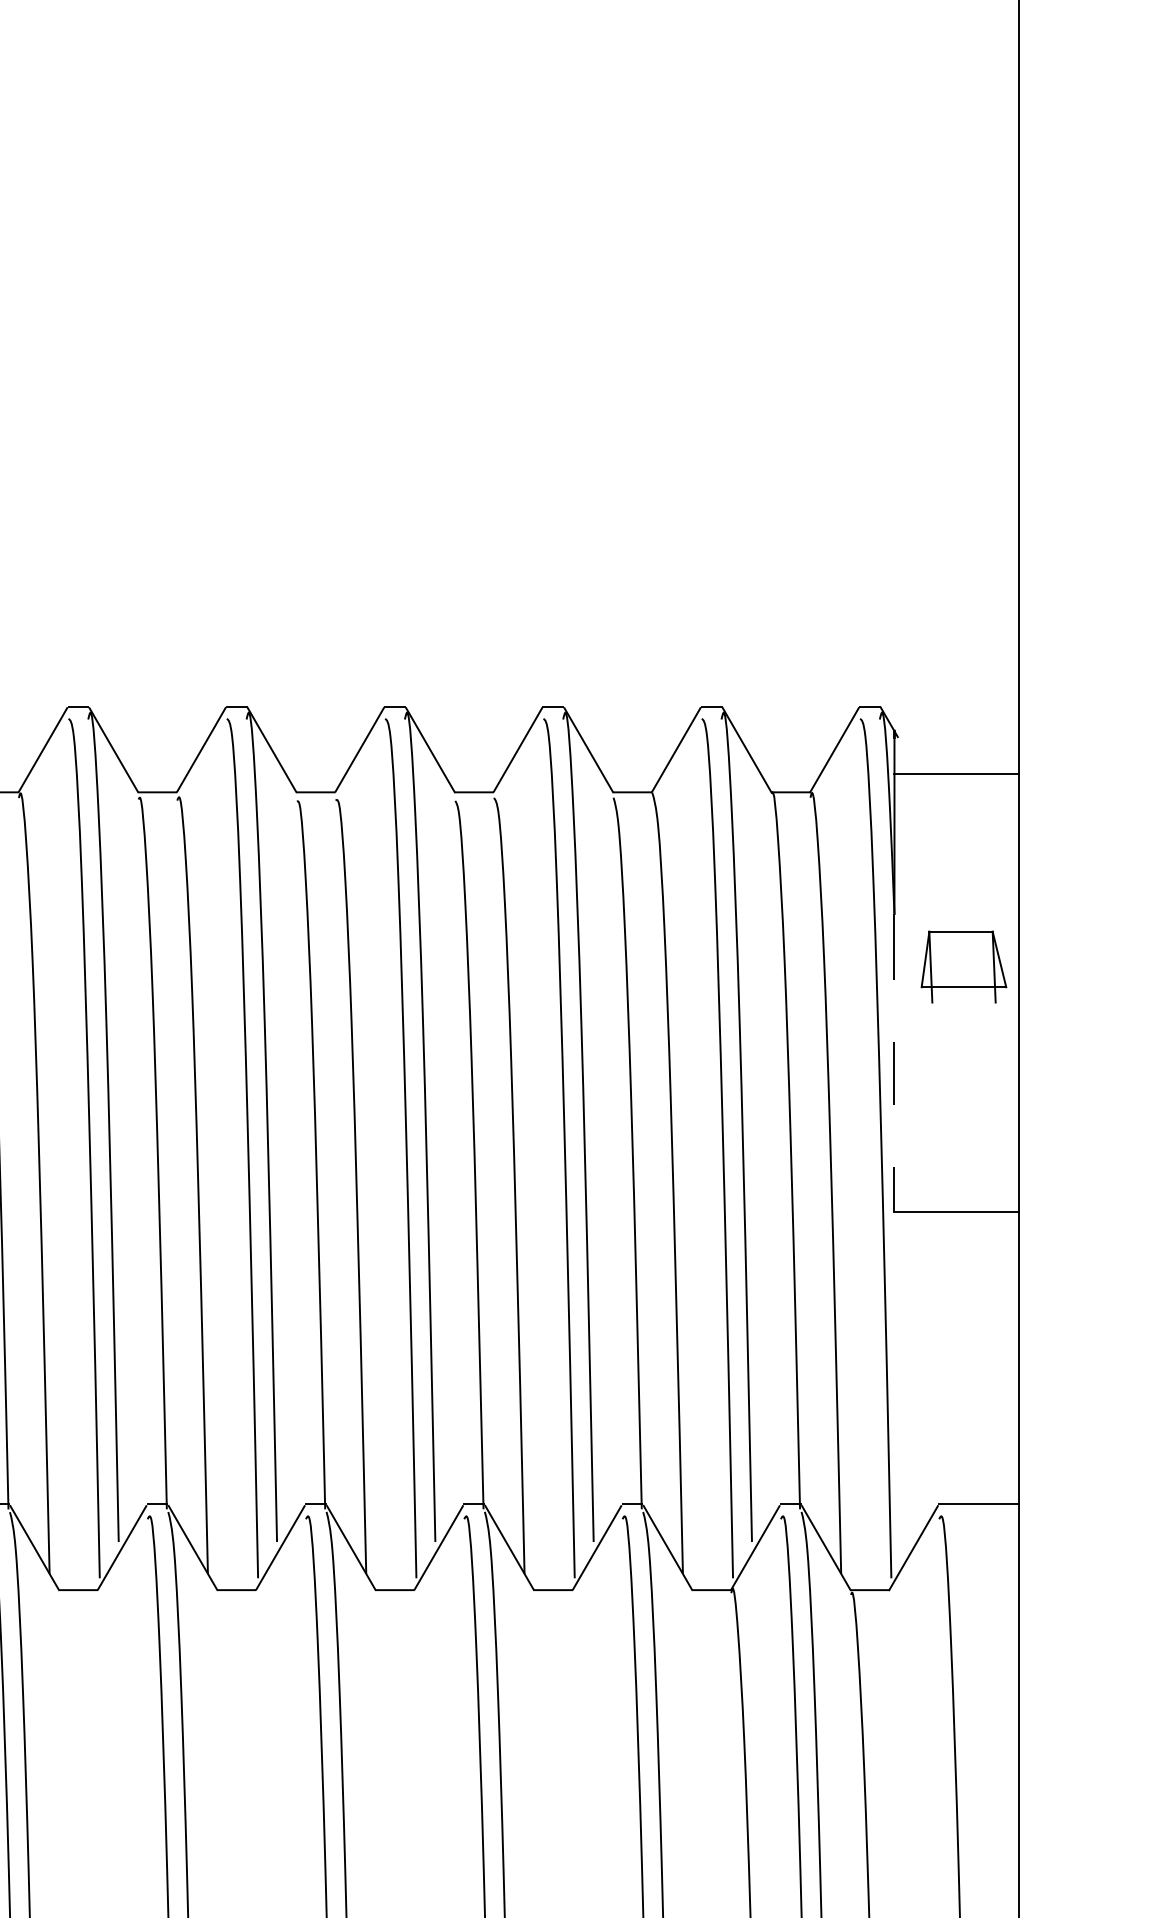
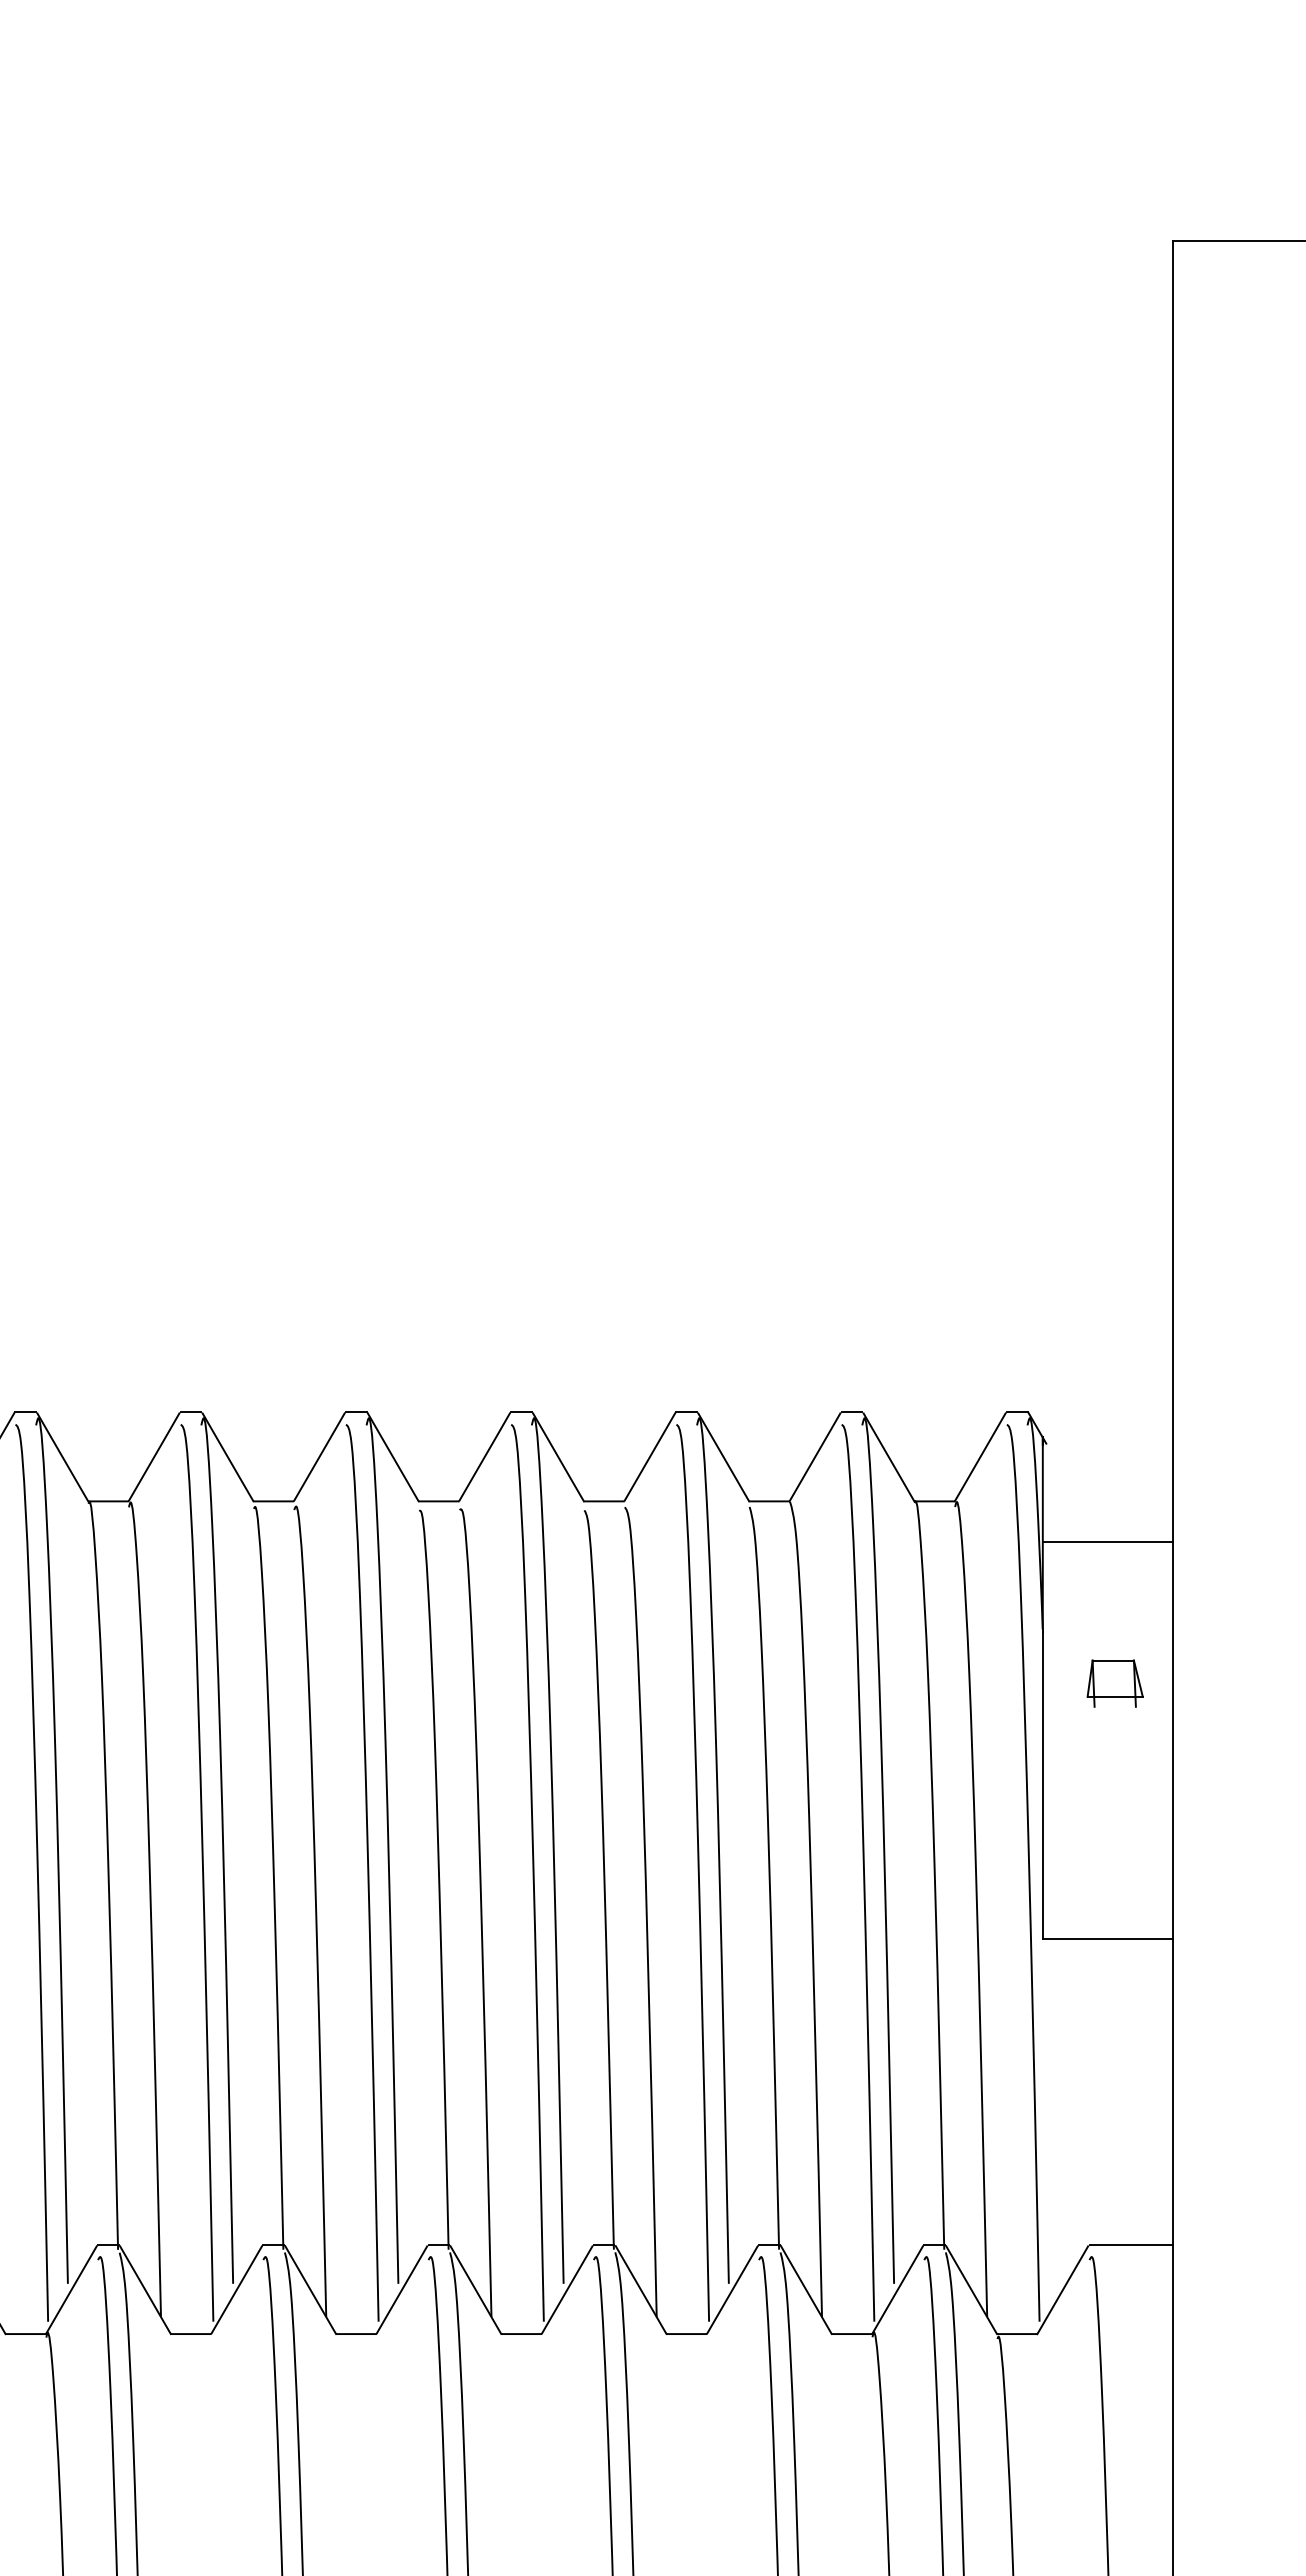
line: (956, 774) -> (1107, 1541), moved
part: (963, 966) -> (1114, 1683), size x0.62
line: (894, 1065) -> (1042, 1786), dashed -> solid

